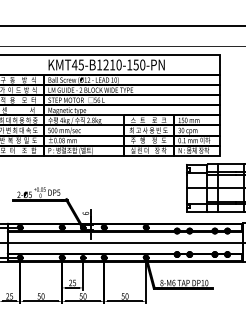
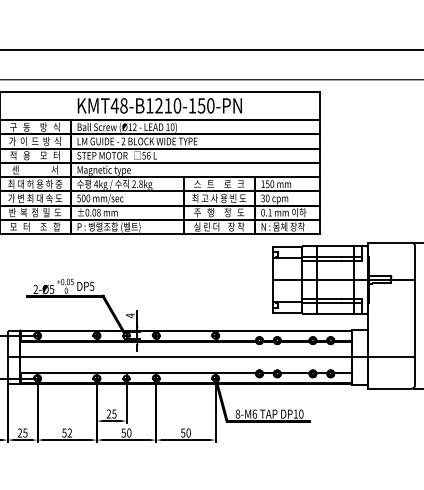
text: (80, 64) -> (123, 105), KMT45-B1210-150-PN -> KMT48-B1210-150-PN
text: (85, 213) -> (129, 315), 6 -> 4
text: (42, 296) -> (69, 432), 50 -> 52

